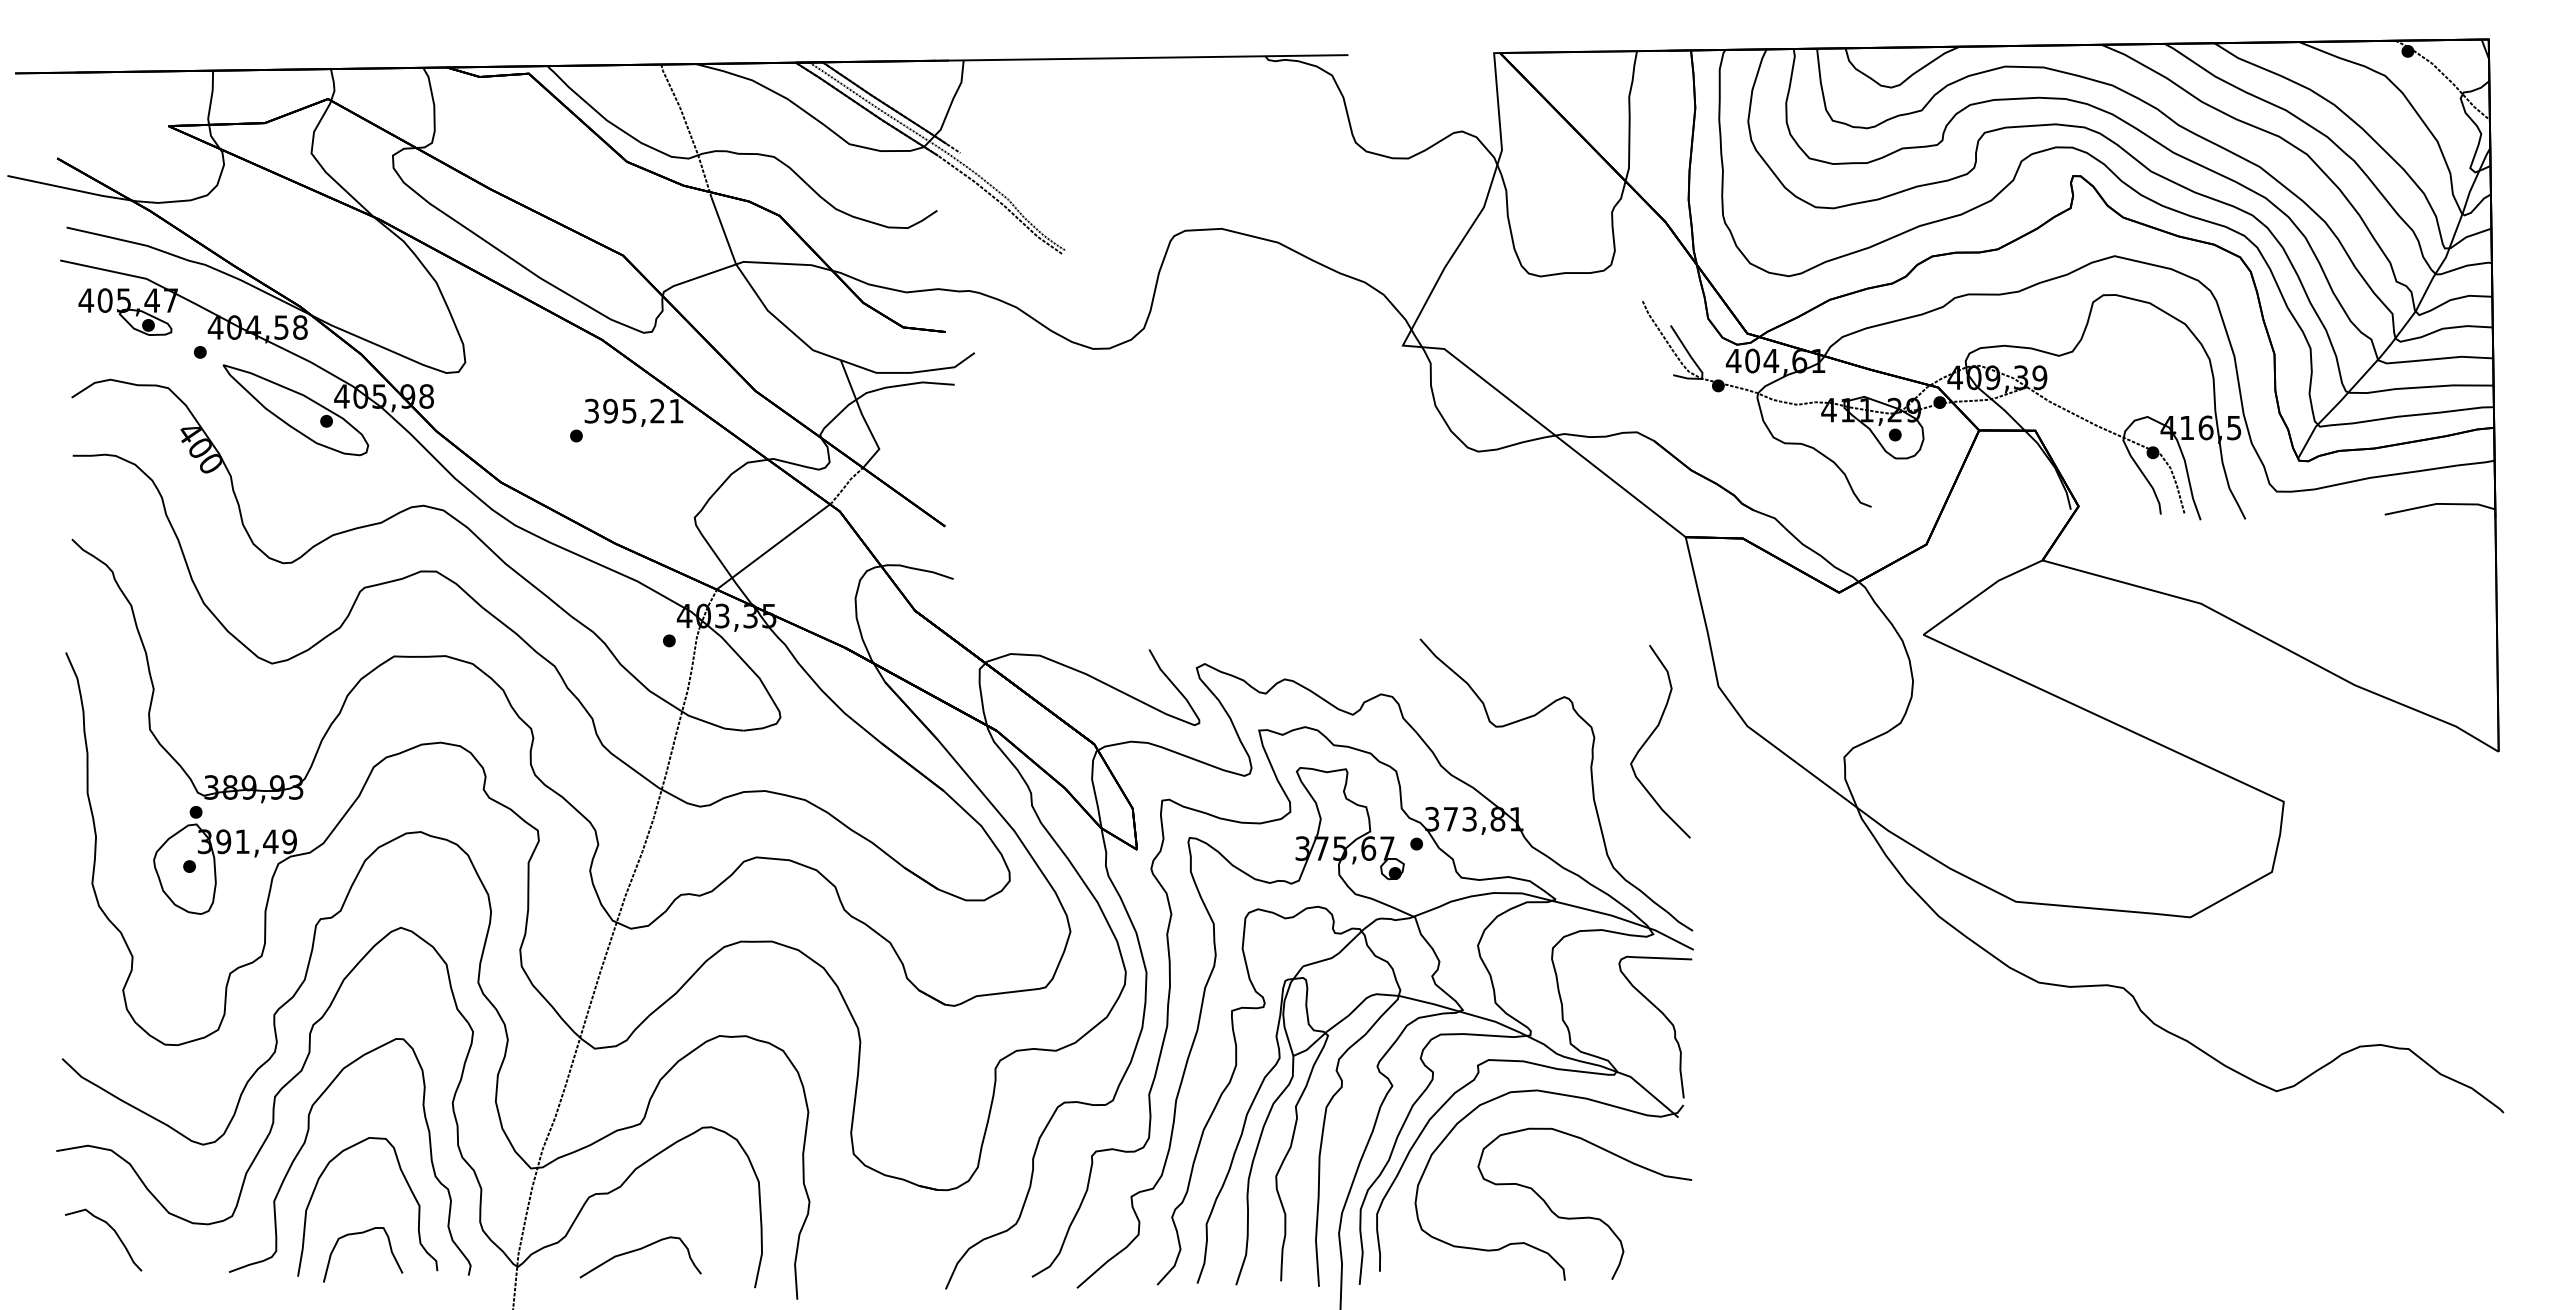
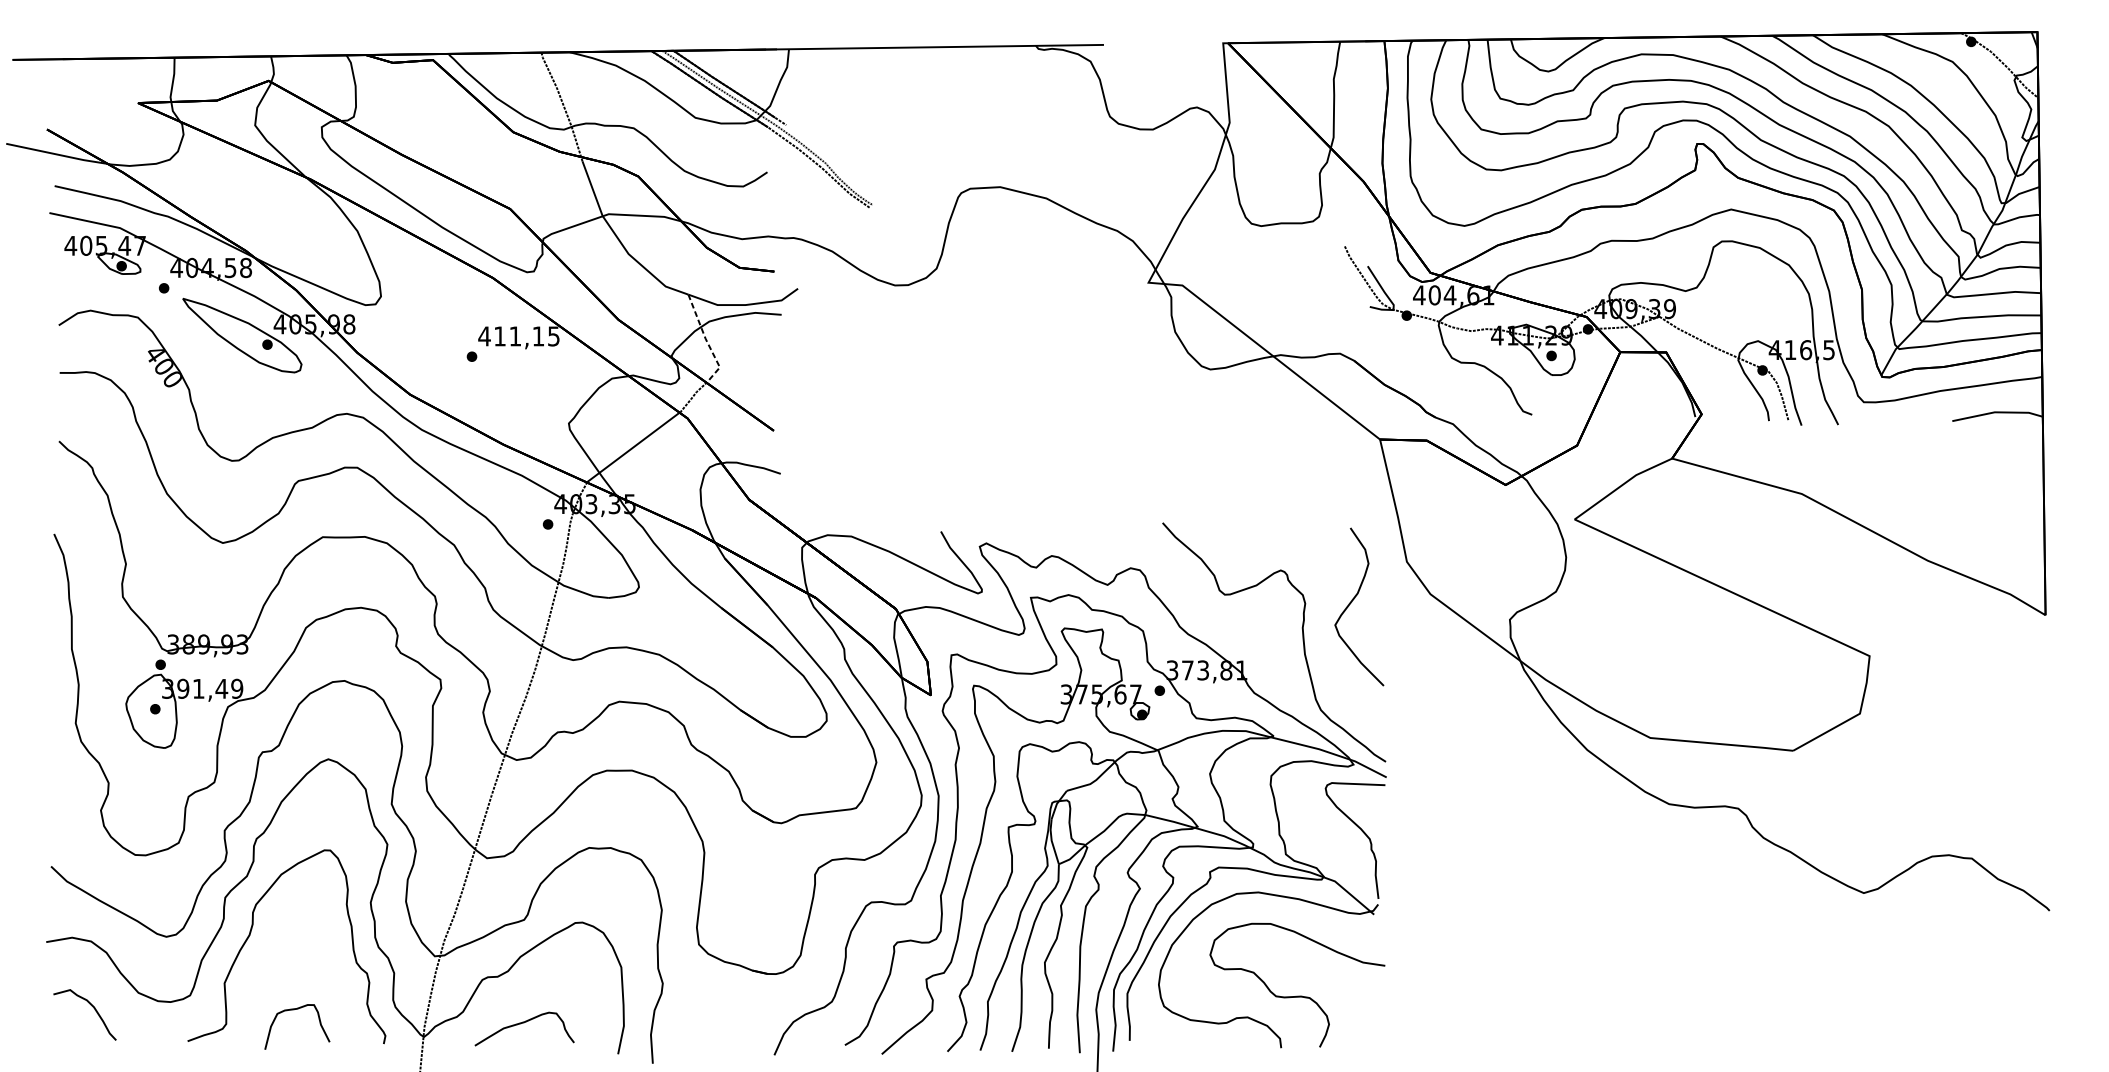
text: (633, 410) -> (518, 335), 395,21 -> 411,15
line: (863, 416) -> (707, 340), solid -> dashed
part: (407, 1185) -> (333, 970), removed

